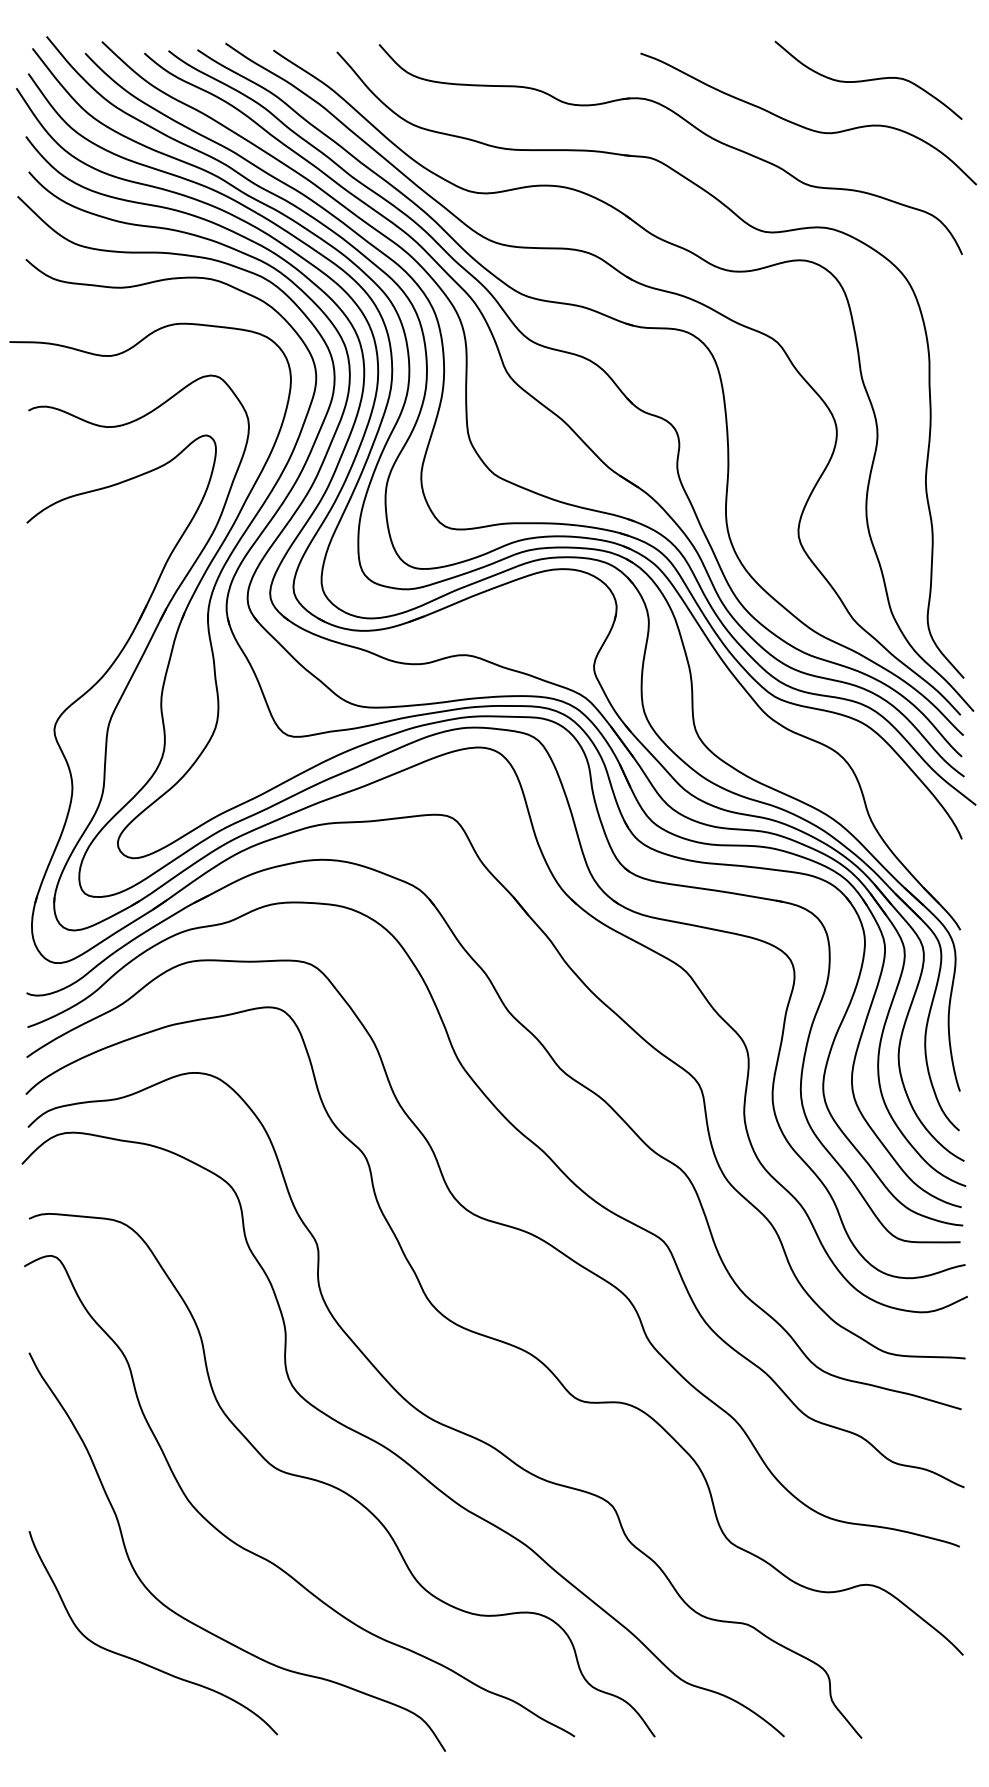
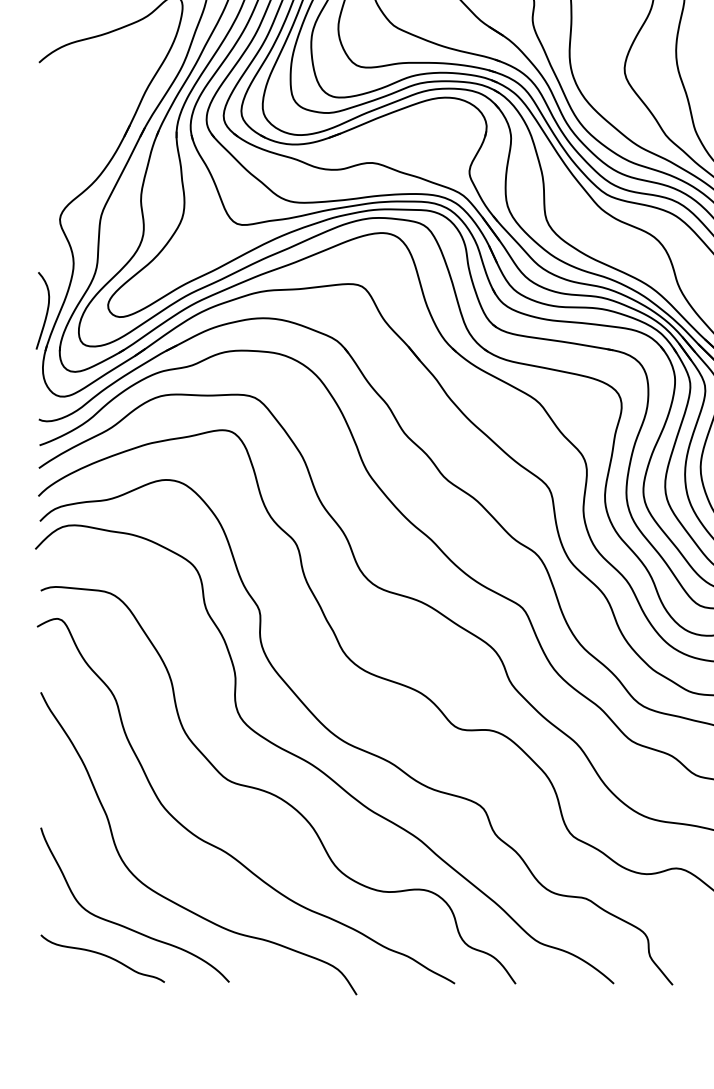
curve: (36, 852) -> (46, 312), added
curve: (110, 1699) -> (102, 955), added

